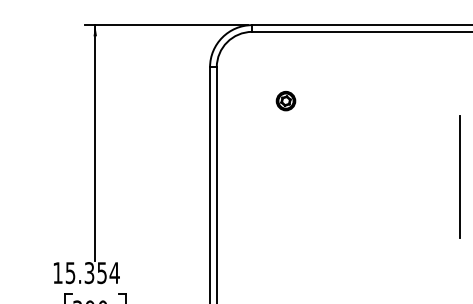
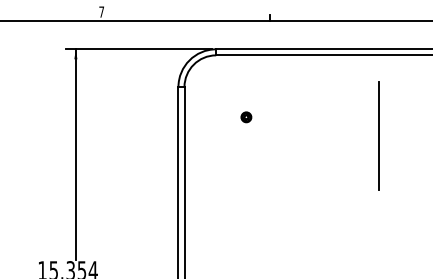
part: (286, 101) -> (246, 117), size x0.6
line: (459, 176) -> (378, 135), moved

